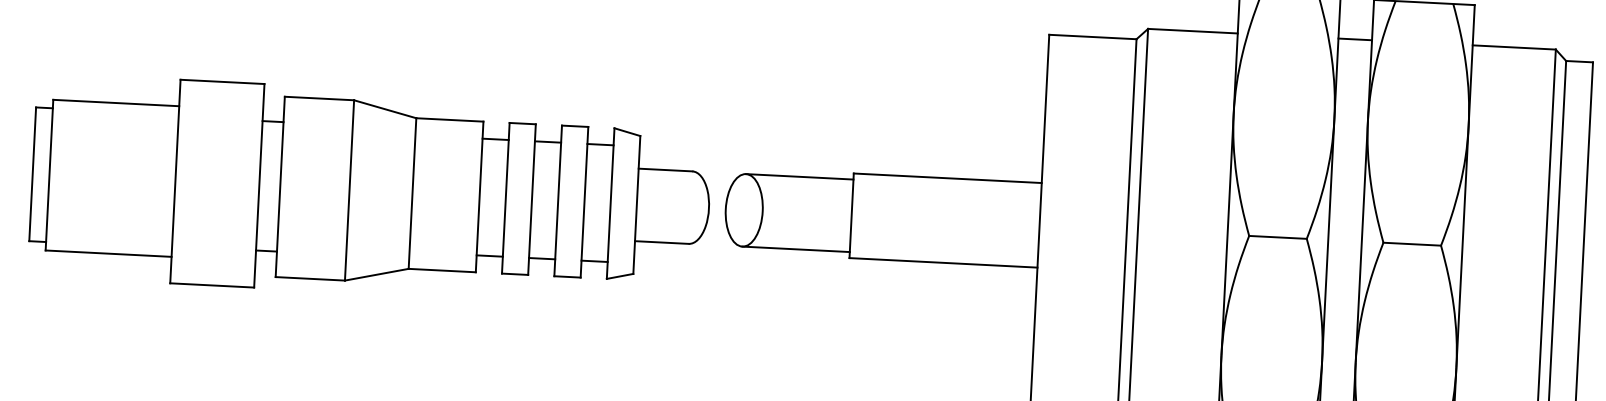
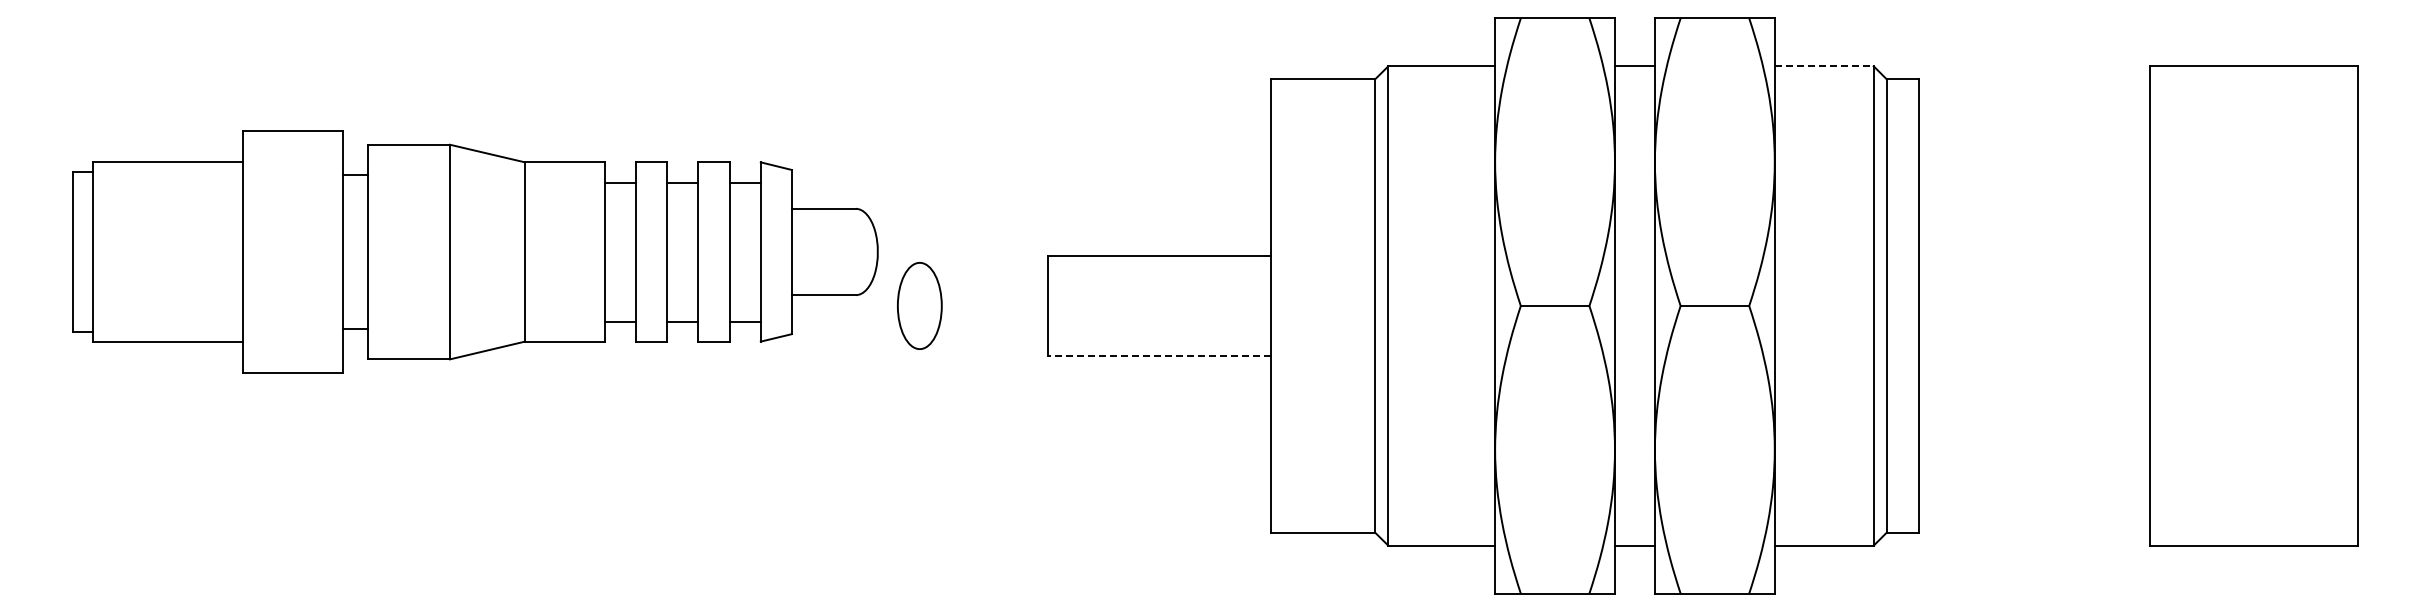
line: (1514, 47) -> (1824, 66), solid -> dashed
line: (799, 176) -> (983, 262), removed
part: (370, 191) -> (475, 251), moved
line: (795, 249) -> (983, 349), removed
line: (943, 262) -> (1159, 356), solid -> dashed

